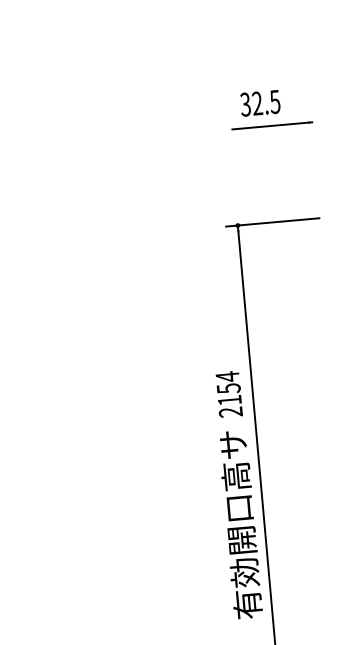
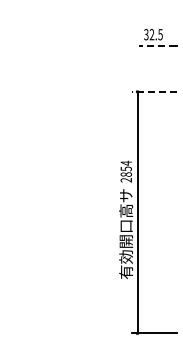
line: (268, 125) -> (156, 45), solid -> dashed
line: (271, 221) -> (153, 91), solid -> dashed
text: (230, 400) -> (126, 174), 2154 -> 2854

